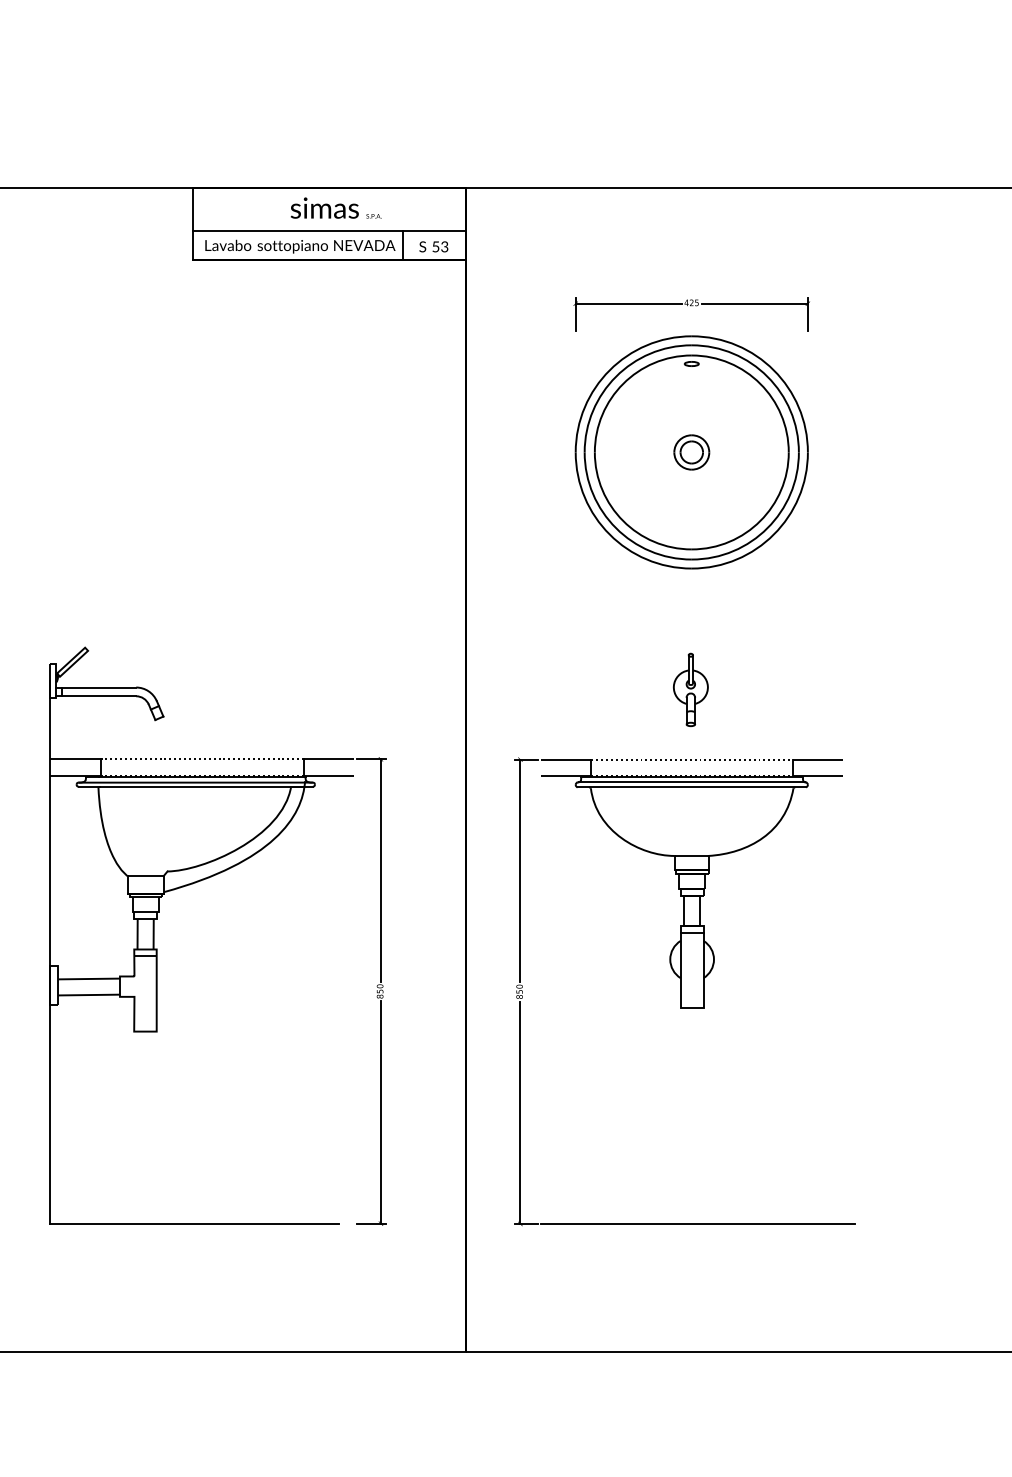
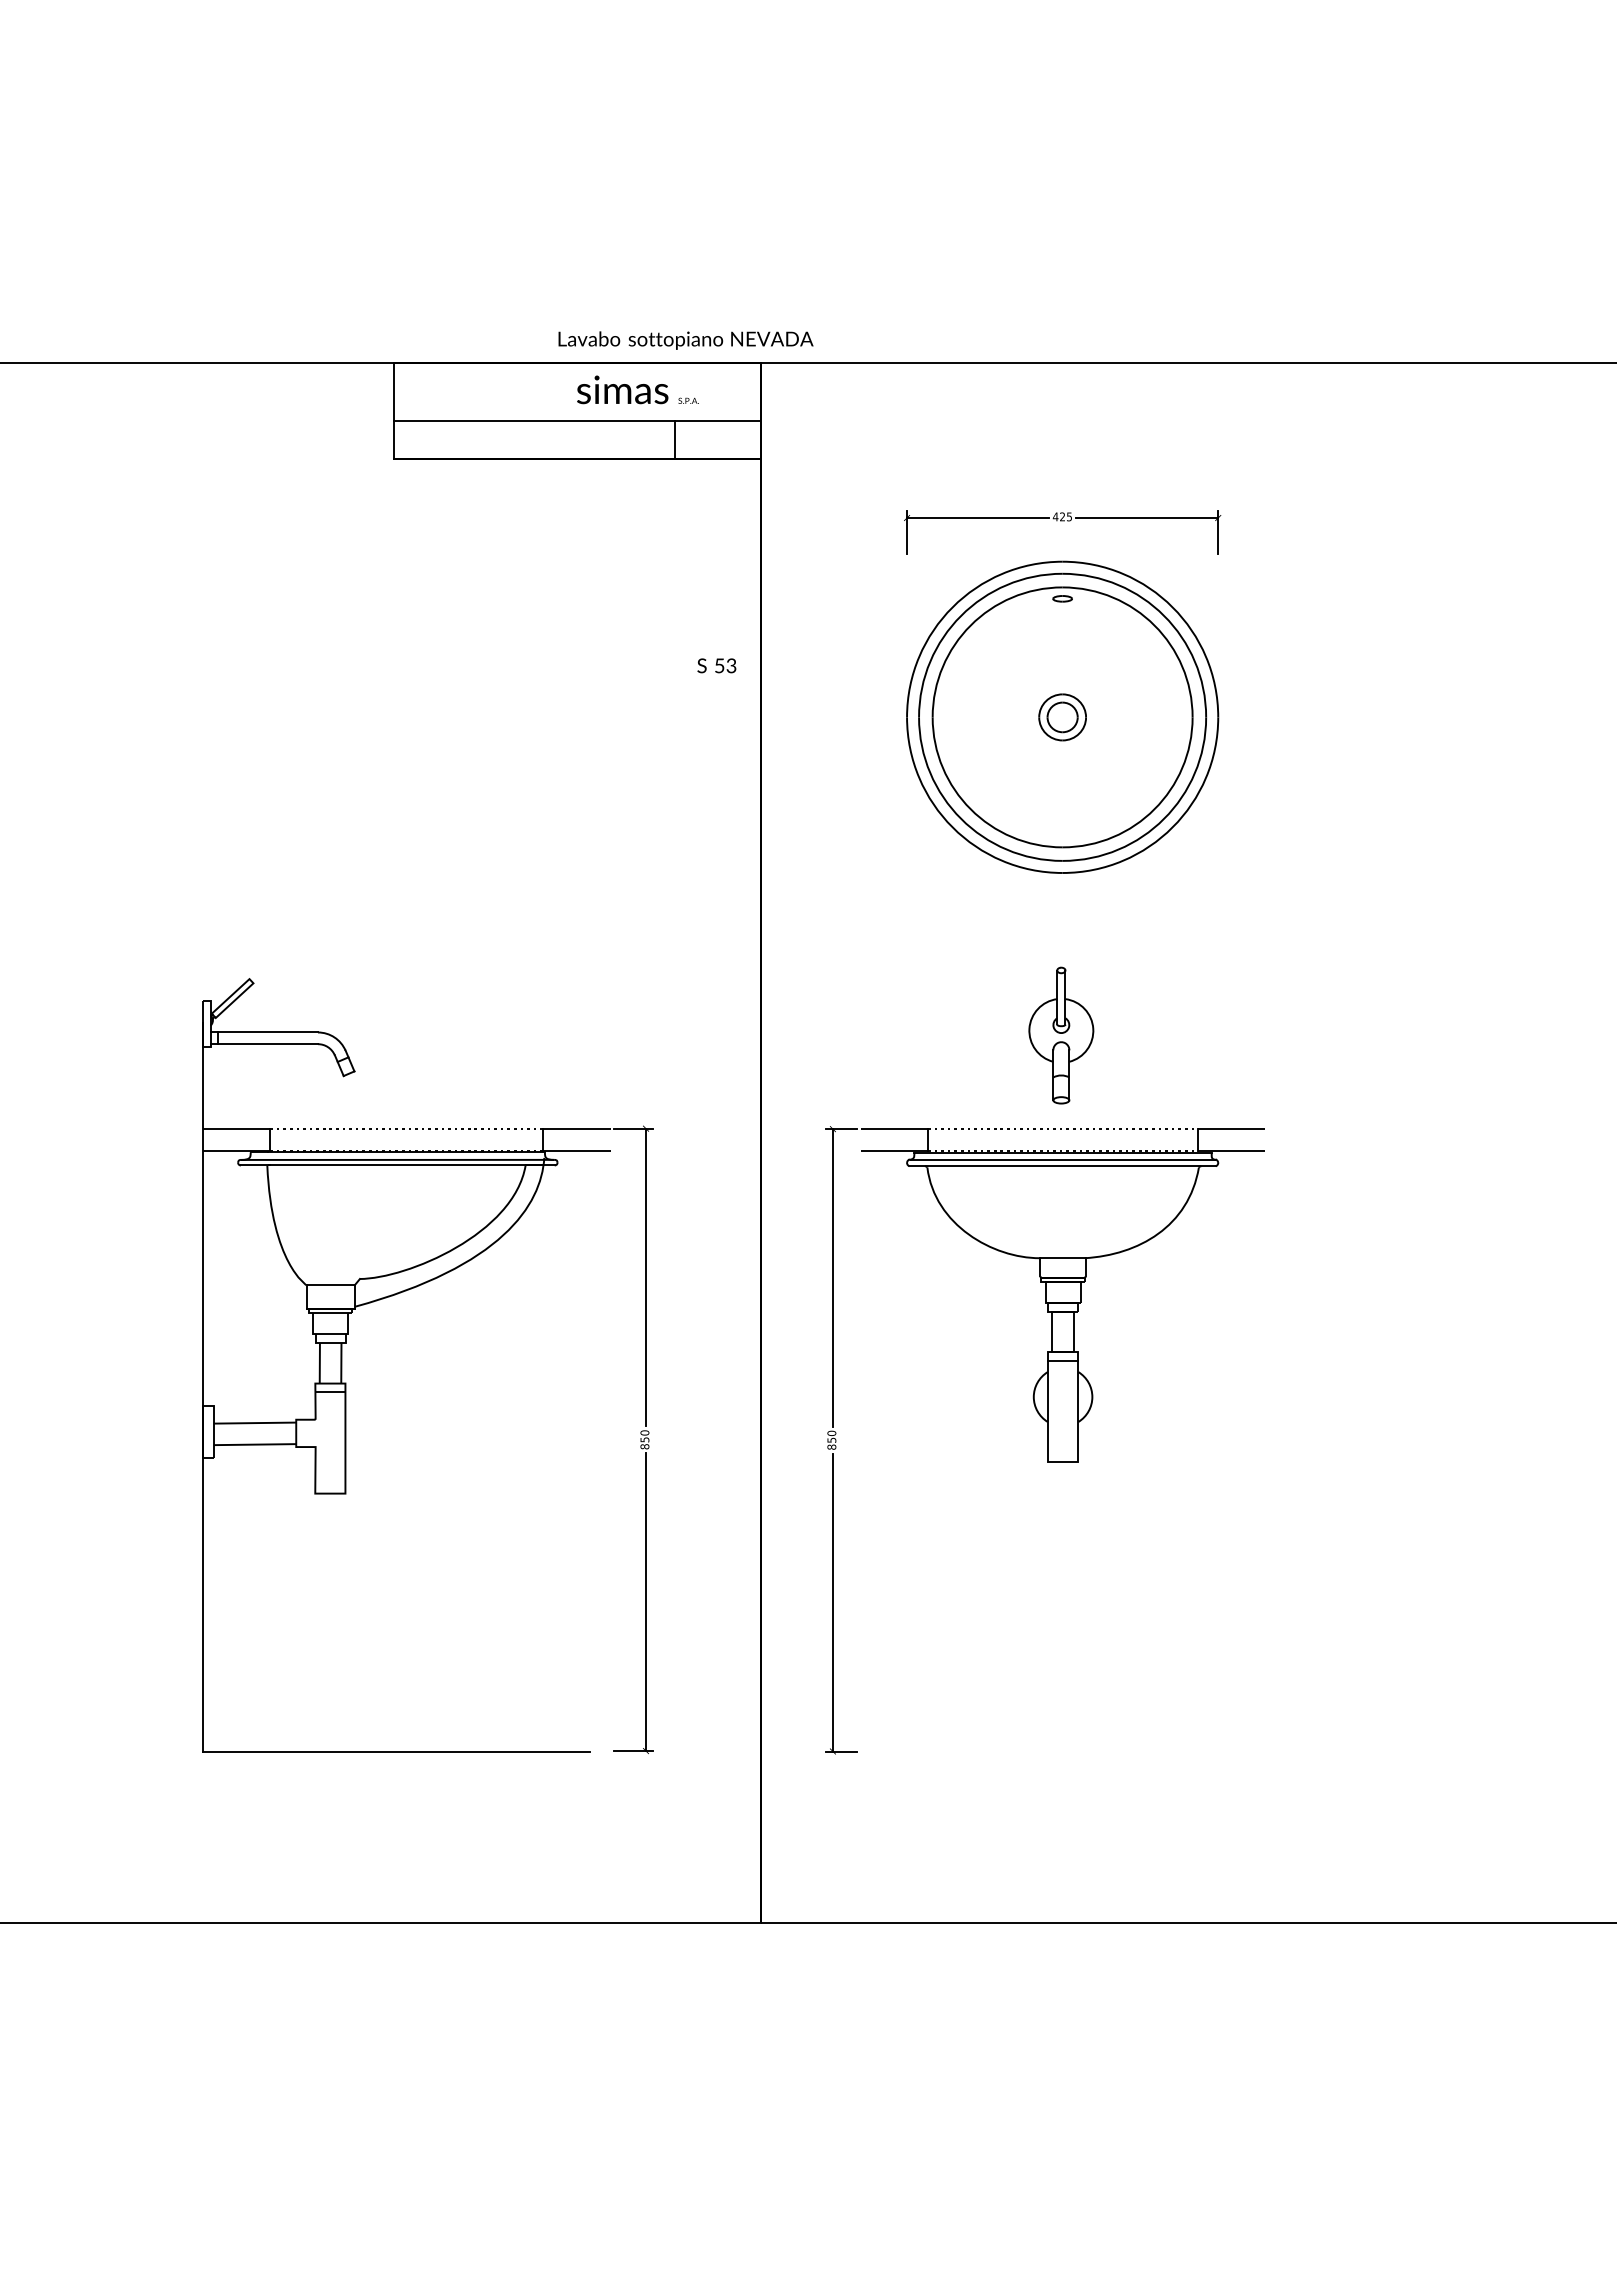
text: (335, 207) -> (637, 389), moved
text: (300, 246) -> (685, 340), moved
text: (433, 246) -> (716, 665), moved
part: (690, 689) -> (1061, 1035), size x1.4
line: (697, 1224) -> (1070, 1751), removed

